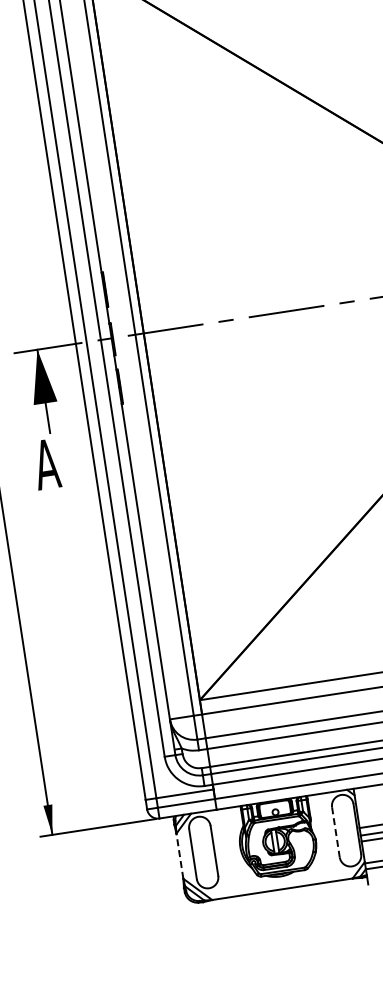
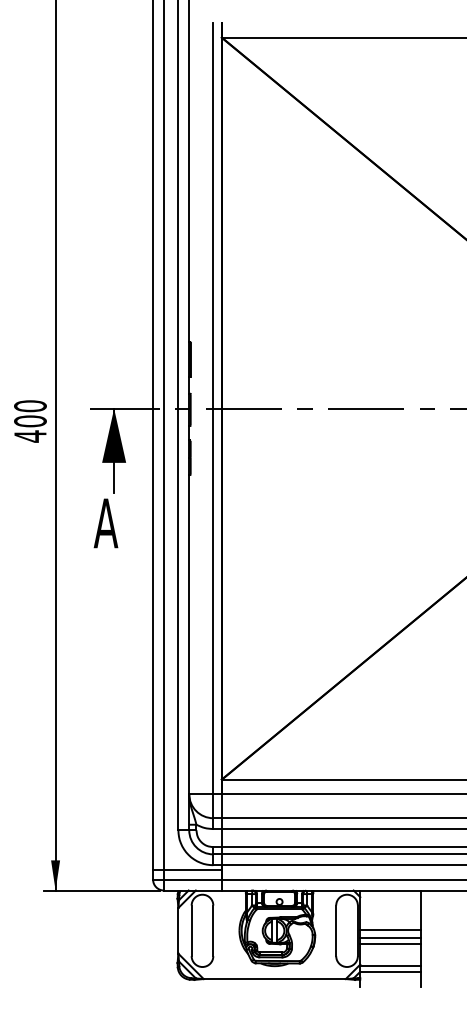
line: (336, 832) -> (336, 931), dashed -> solid
line: (179, 855) -> (178, 930), dashed -> solid

